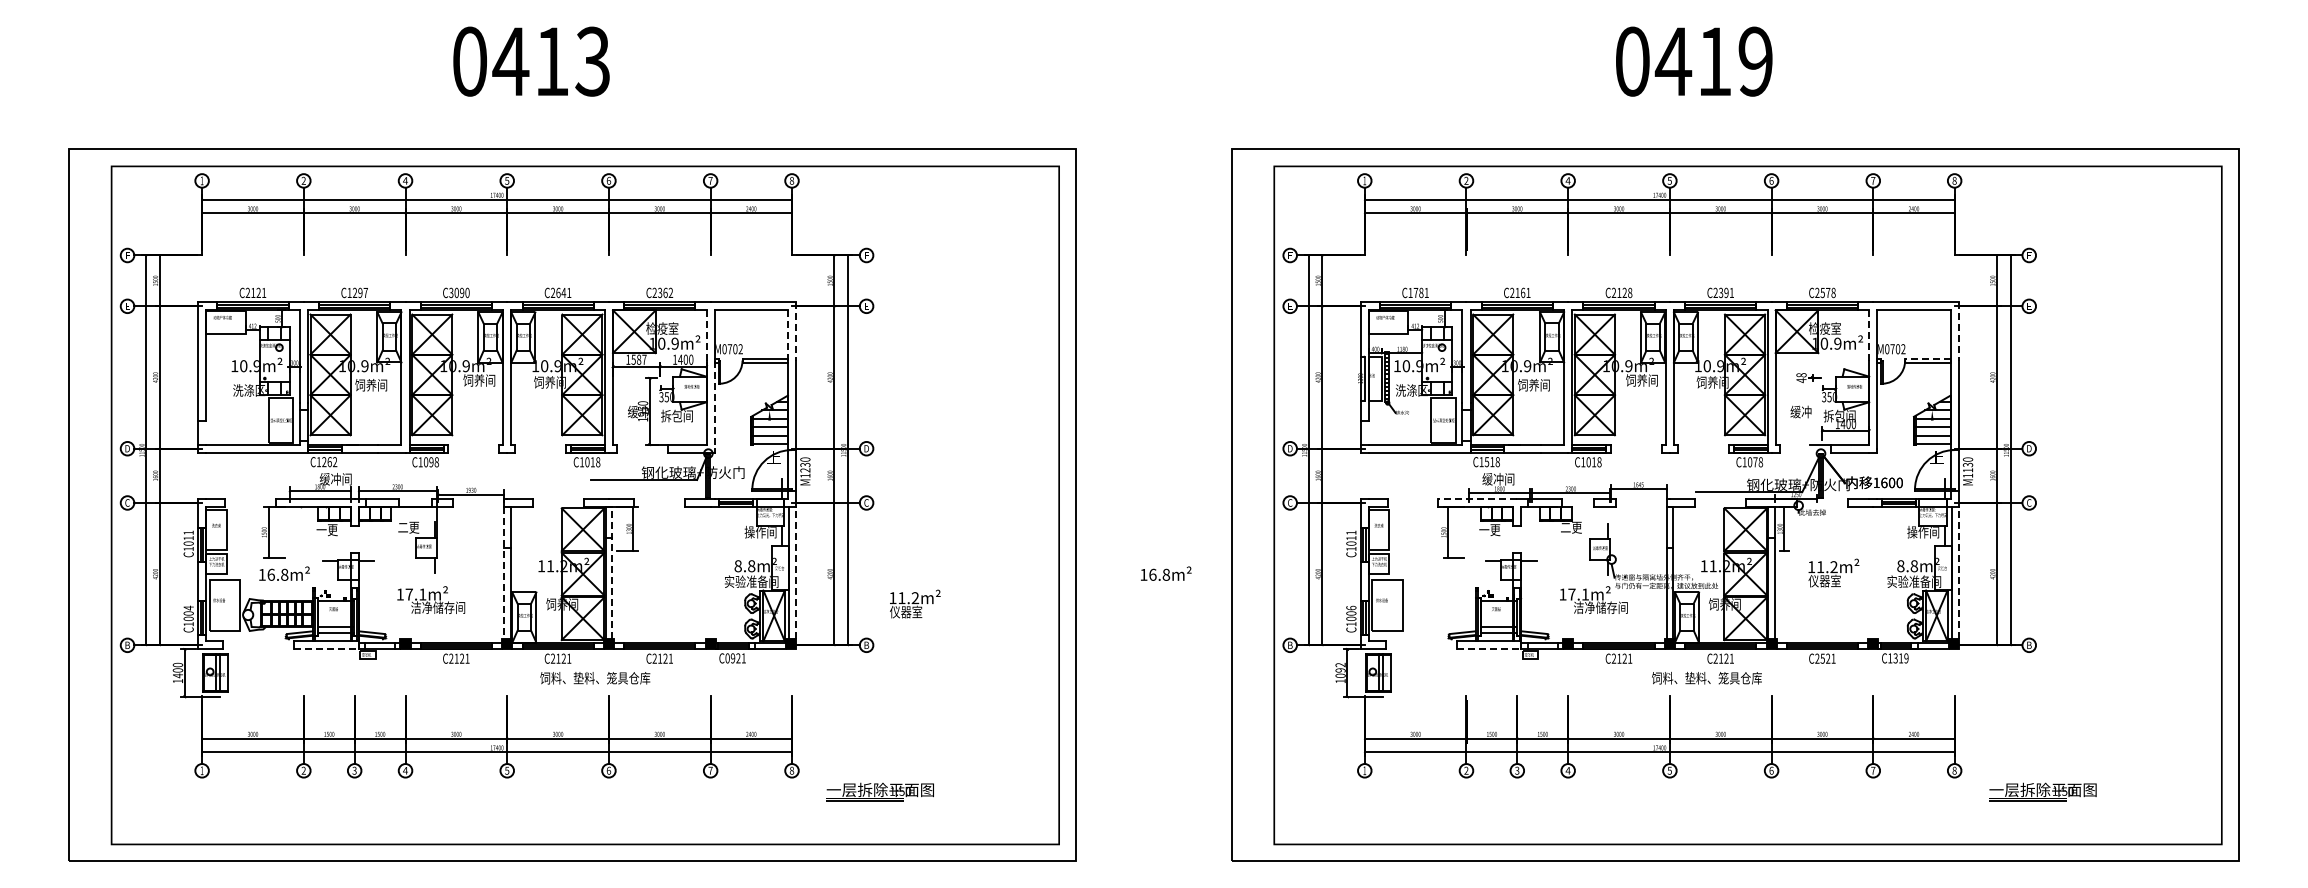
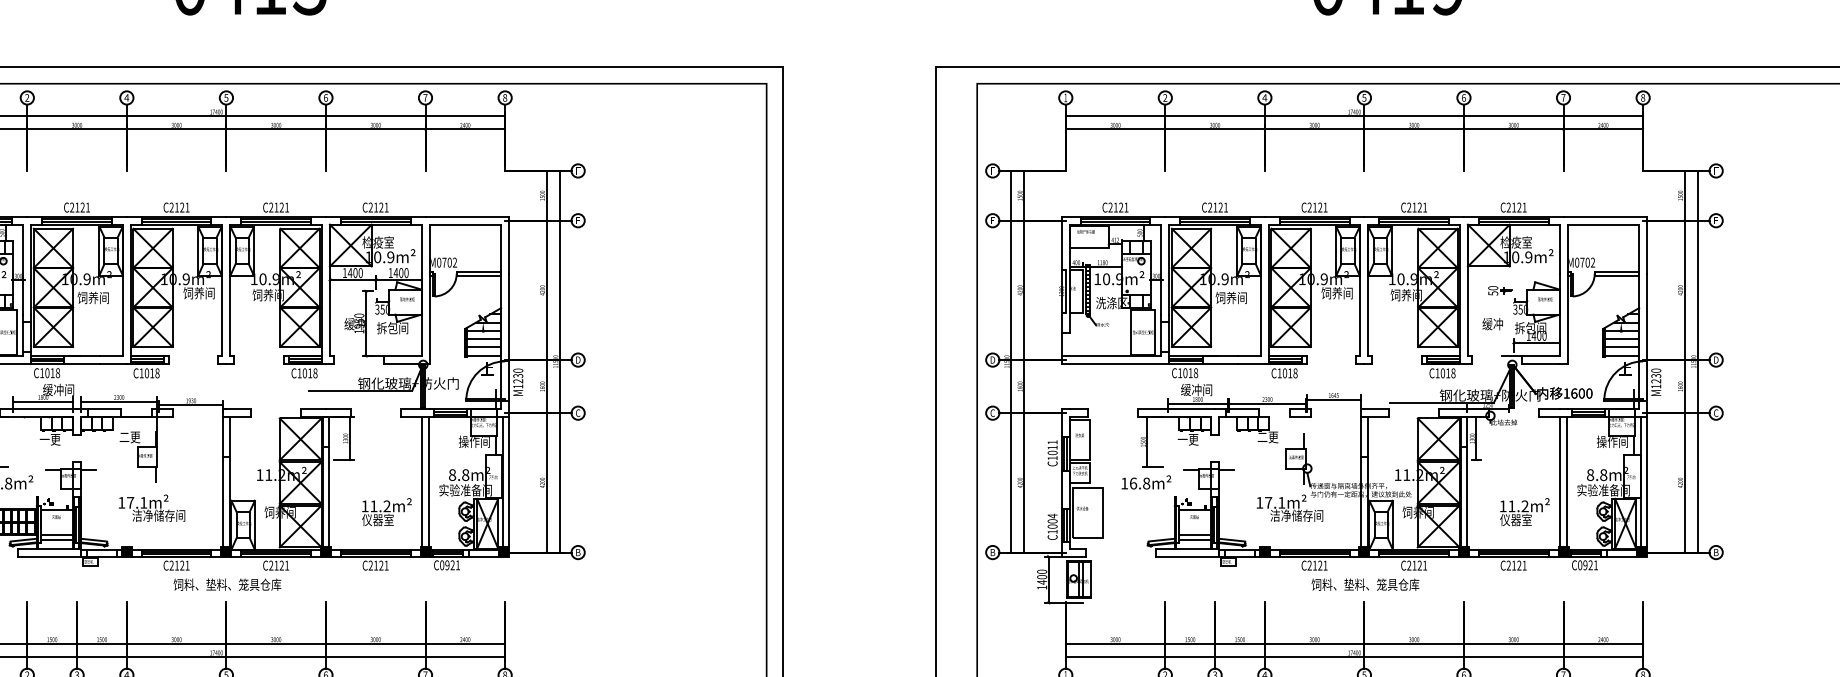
text: (357, 292) -> (79, 207), C1297 -> C2121
text: (459, 292) -> (179, 207), C3090 -> C2121
text: (561, 292) -> (279, 207), C2641 -> C2121
text: (665, 292) -> (381, 207), C2362 -> C2121
text: (1415, 292) -> (1115, 207), C1781 -> C2121
text: (1522, 292) -> (1220, 207), C2161 -> C2121
text: (1630, 292) -> (1325, 207), C2128 -> C2121
text: (1723, 292) -> (1416, 207), C2391 -> C2121
text: (1827, 292) -> (1518, 207), C2578 -> C2121
line: (796, 331) -> (509, 245), dashed -> solid
line: (1958, 331) -> (1646, 245), dashed -> solid
line: (706, 336) -> (421, 250), dashed -> solid
line: (787, 336) -> (500, 250), dashed -> solid
line: (1869, 336) -> (1559, 250), dashed -> solid
line: (1927, 358) -> (1616, 271), dashed -> solid
text: (638, 359) -> (354, 272), 1587 -> 1400
text: (1801, 378) -> (1493, 291), 48 -> 50
line: (714, 405) -> (429, 317), dashed -> solid
text: (329, 462) -> (52, 373), C1262 -> C1018
text: (431, 462) -> (152, 373), C1098 -> C1018
text: (1486, 462) -> (1184, 373), C1518 -> C1018
text: (1755, 462) -> (1448, 373), C1078 -> C1018
text: (1967, 470) -> (1655, 381), M1130 -> M1230
line: (1477, 498) -> (1176, 408), dashed -> solid
line: (612, 572) -> (329, 481), dashed -> solid
line: (796, 572) -> (509, 481), dashed -> solid
text: (1833, 572) -> (1524, 511), moved
line: (1958, 572) -> (1646, 481), dashed -> solid
line: (503, 573) -> (222, 482), dashed -> solid
line: (707, 573) -> (422, 482), added
line: (714, 573) -> (429, 482), added
text: (1166, 573) -> (1146, 482), moved
line: (1869, 573) -> (1559, 482), added
line: (1876, 573) -> (1566, 482), added
text: (915, 603) -> (387, 511), moved
text: (1351, 608) -> (1052, 516), C1006 -> C1004
line: (327, 649) -> (50, 556), dashed -> solid
line: (1489, 649) -> (1187, 556), dashed -> solid
text: (1822, 658) -> (1513, 565), C2521 -> C2121
text: (1898, 658) -> (1588, 565), C1319 -> C0921
text: (1340, 670) -> (1042, 577), 1092 -> 1400
text: (595, 678) -> (227, 584), moved
text: (1706, 678) -> (1365, 584), moved

